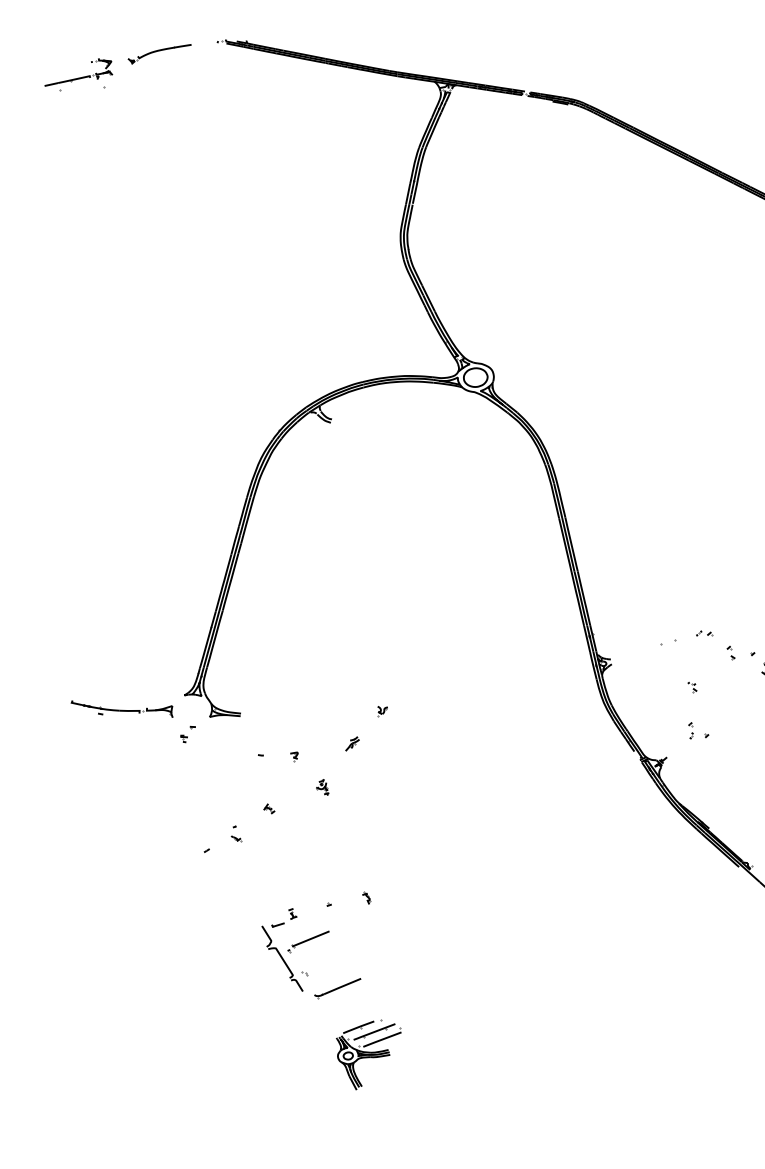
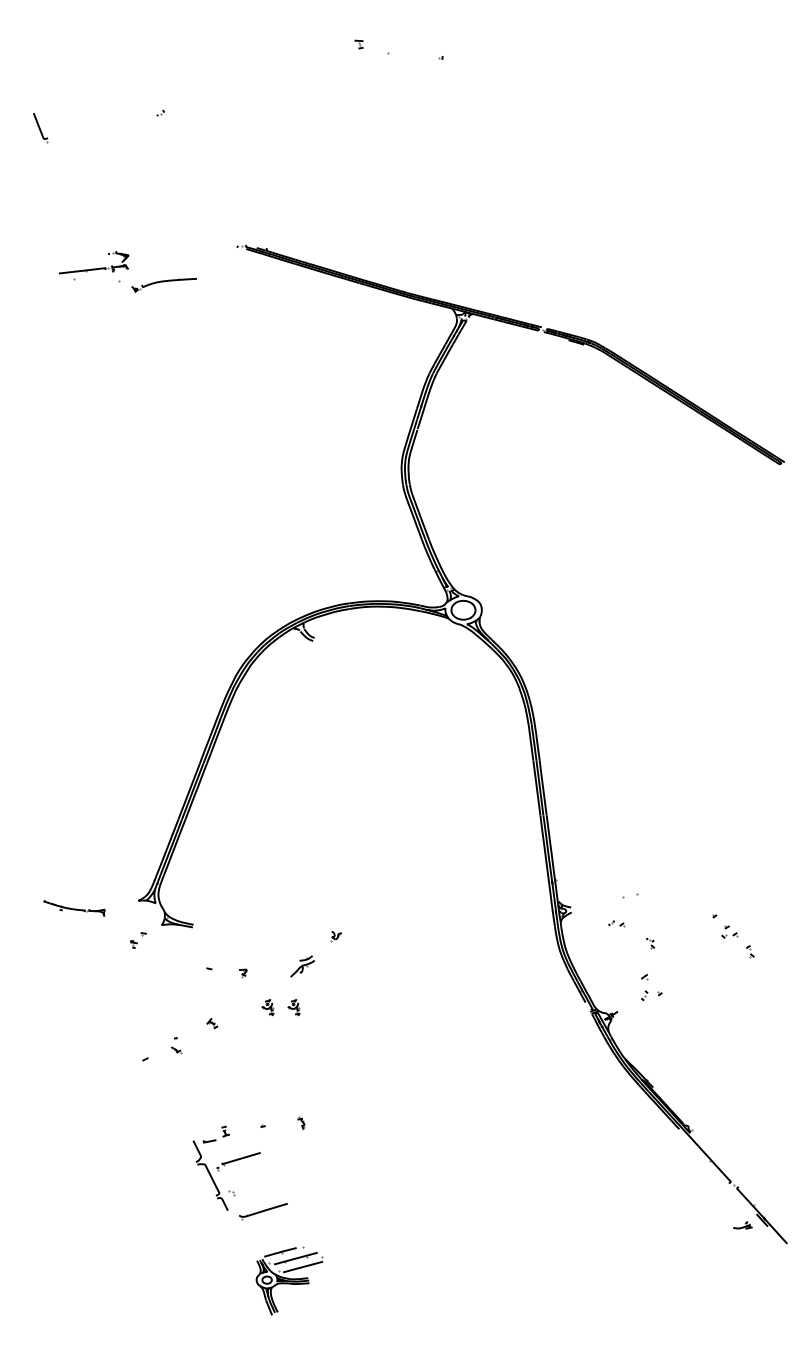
part: (159, 54) -> (163, 285), moved
part: (703, 633) -> (616, 923), moved
part: (730, 652) -> (692, 912), removed
part: (122, 709) -> (74, 908), size x0.6
part: (690, 730) -> (644, 986), size x1.6
part: (352, 743) -> (302, 966), size x1.6
part: (347, 785) -> (293, 1007), added

